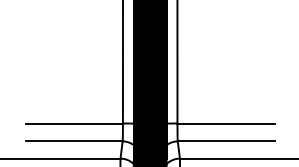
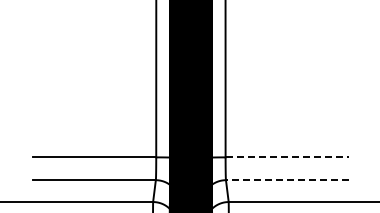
line: (226, 123) -> (287, 157), solid -> dashed
line: (226, 141) -> (287, 180), solid -> dashed

